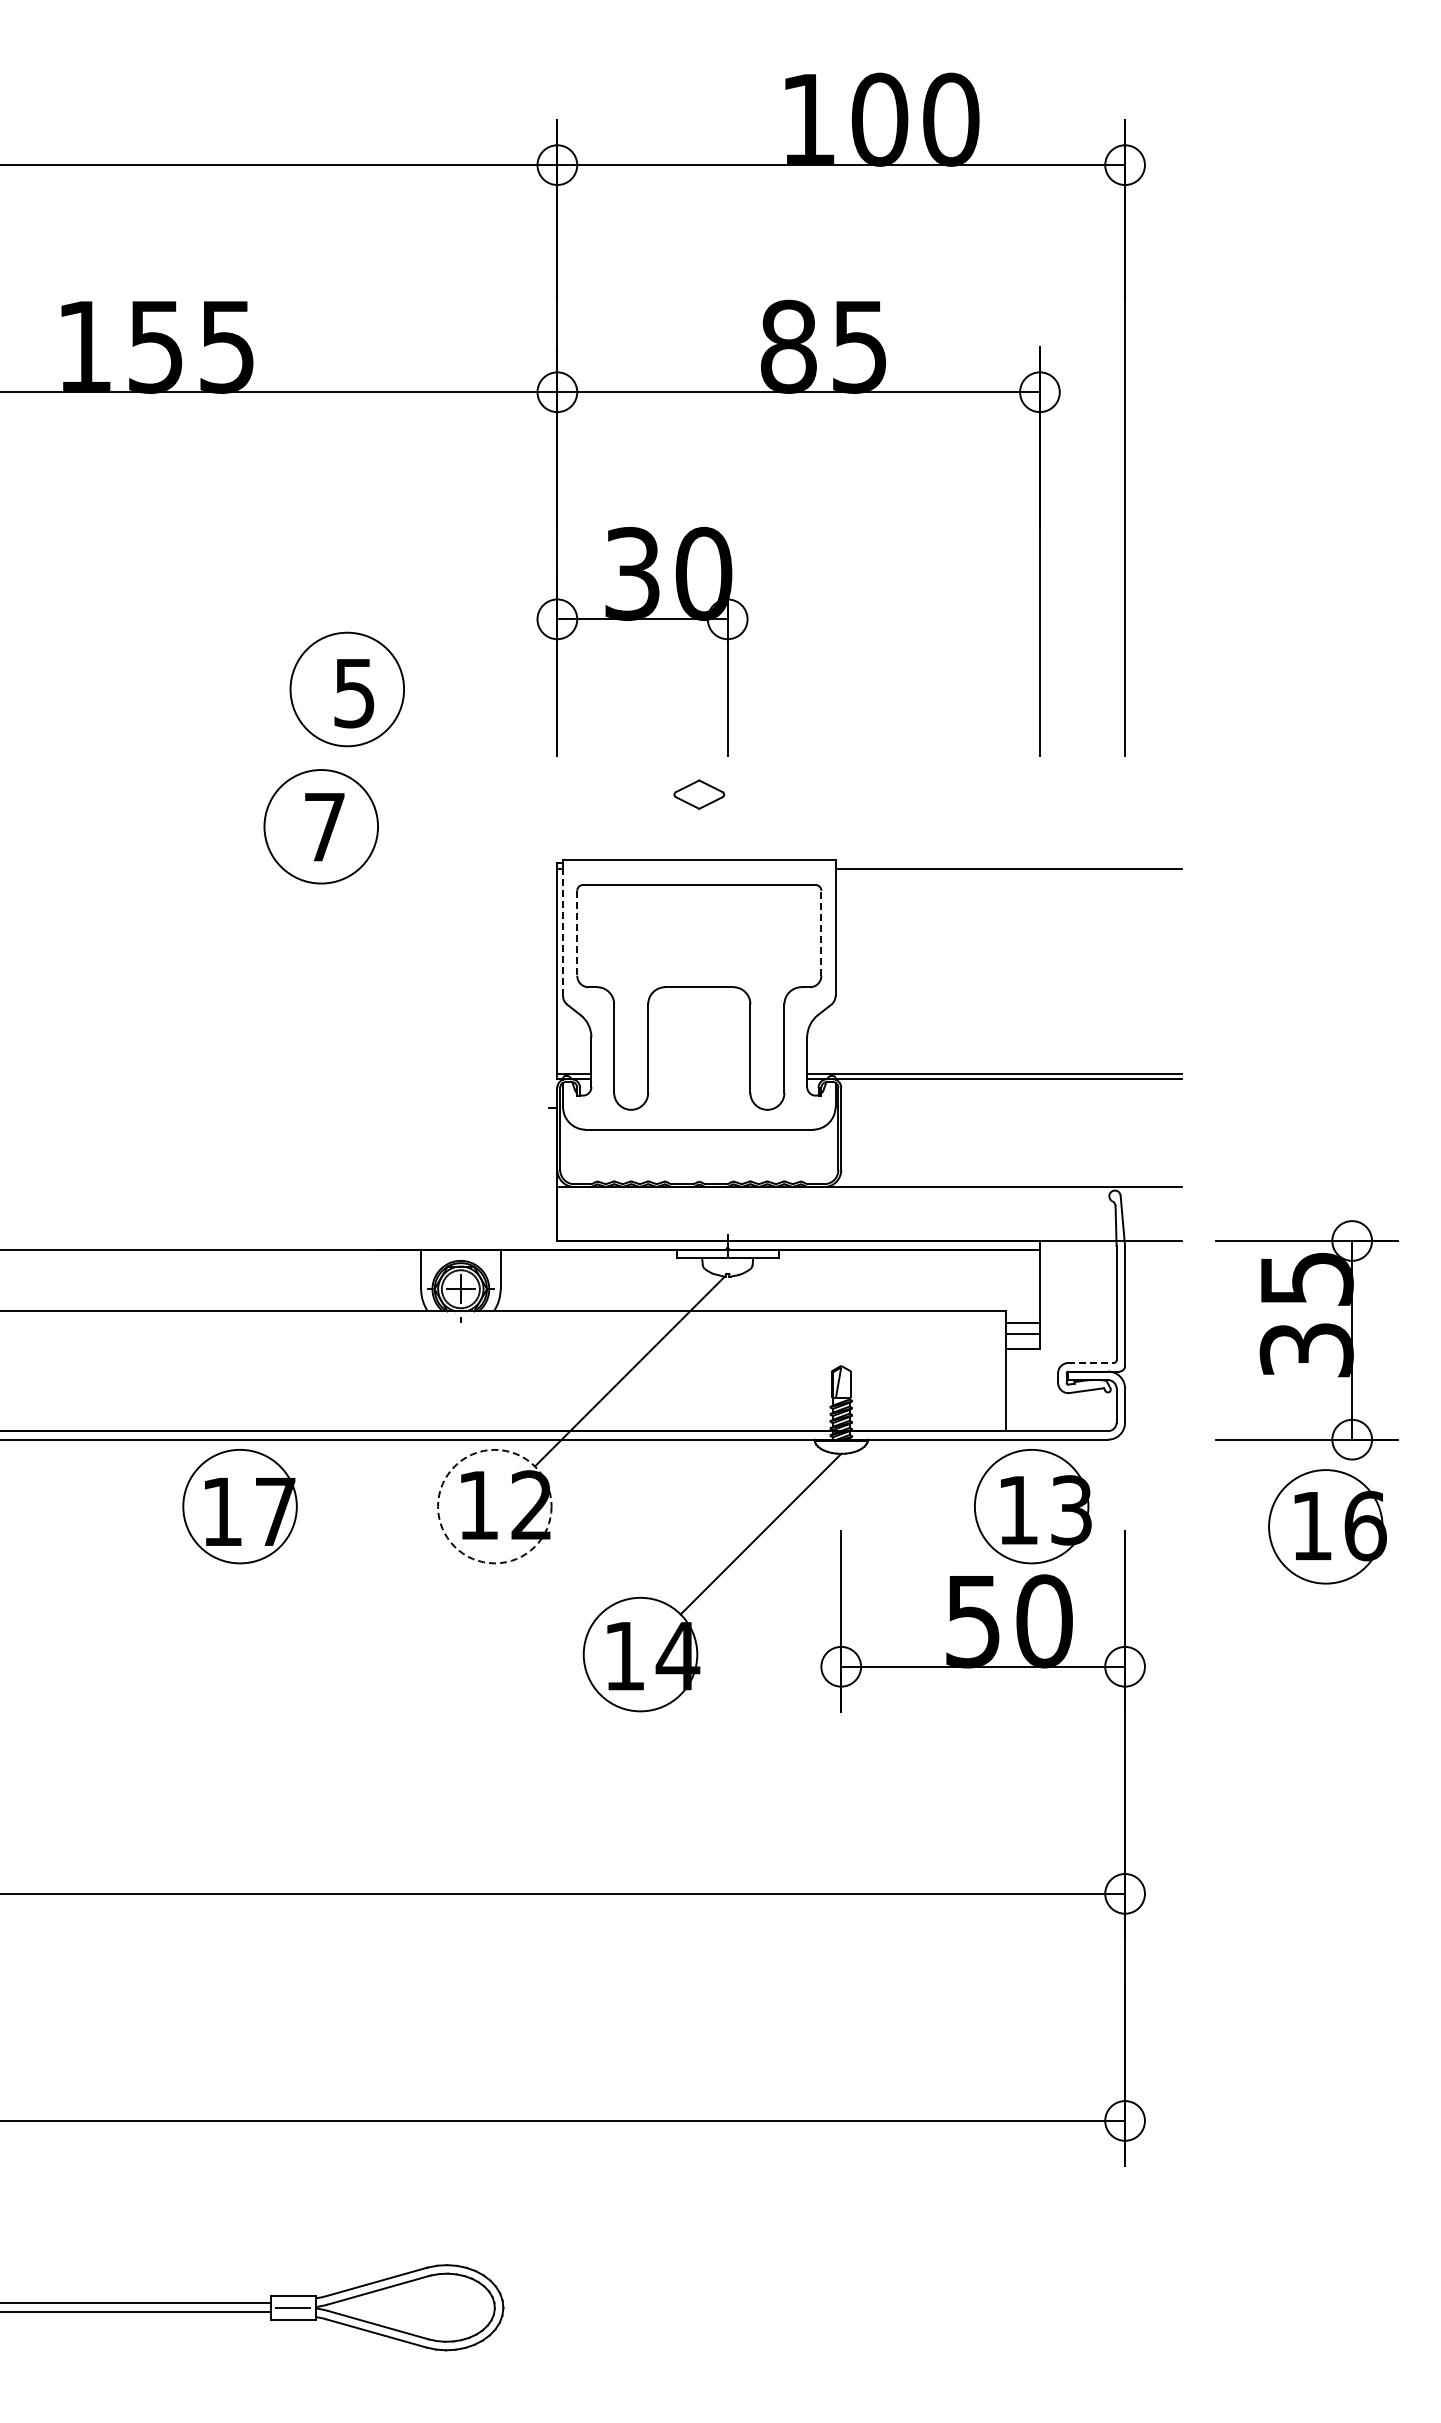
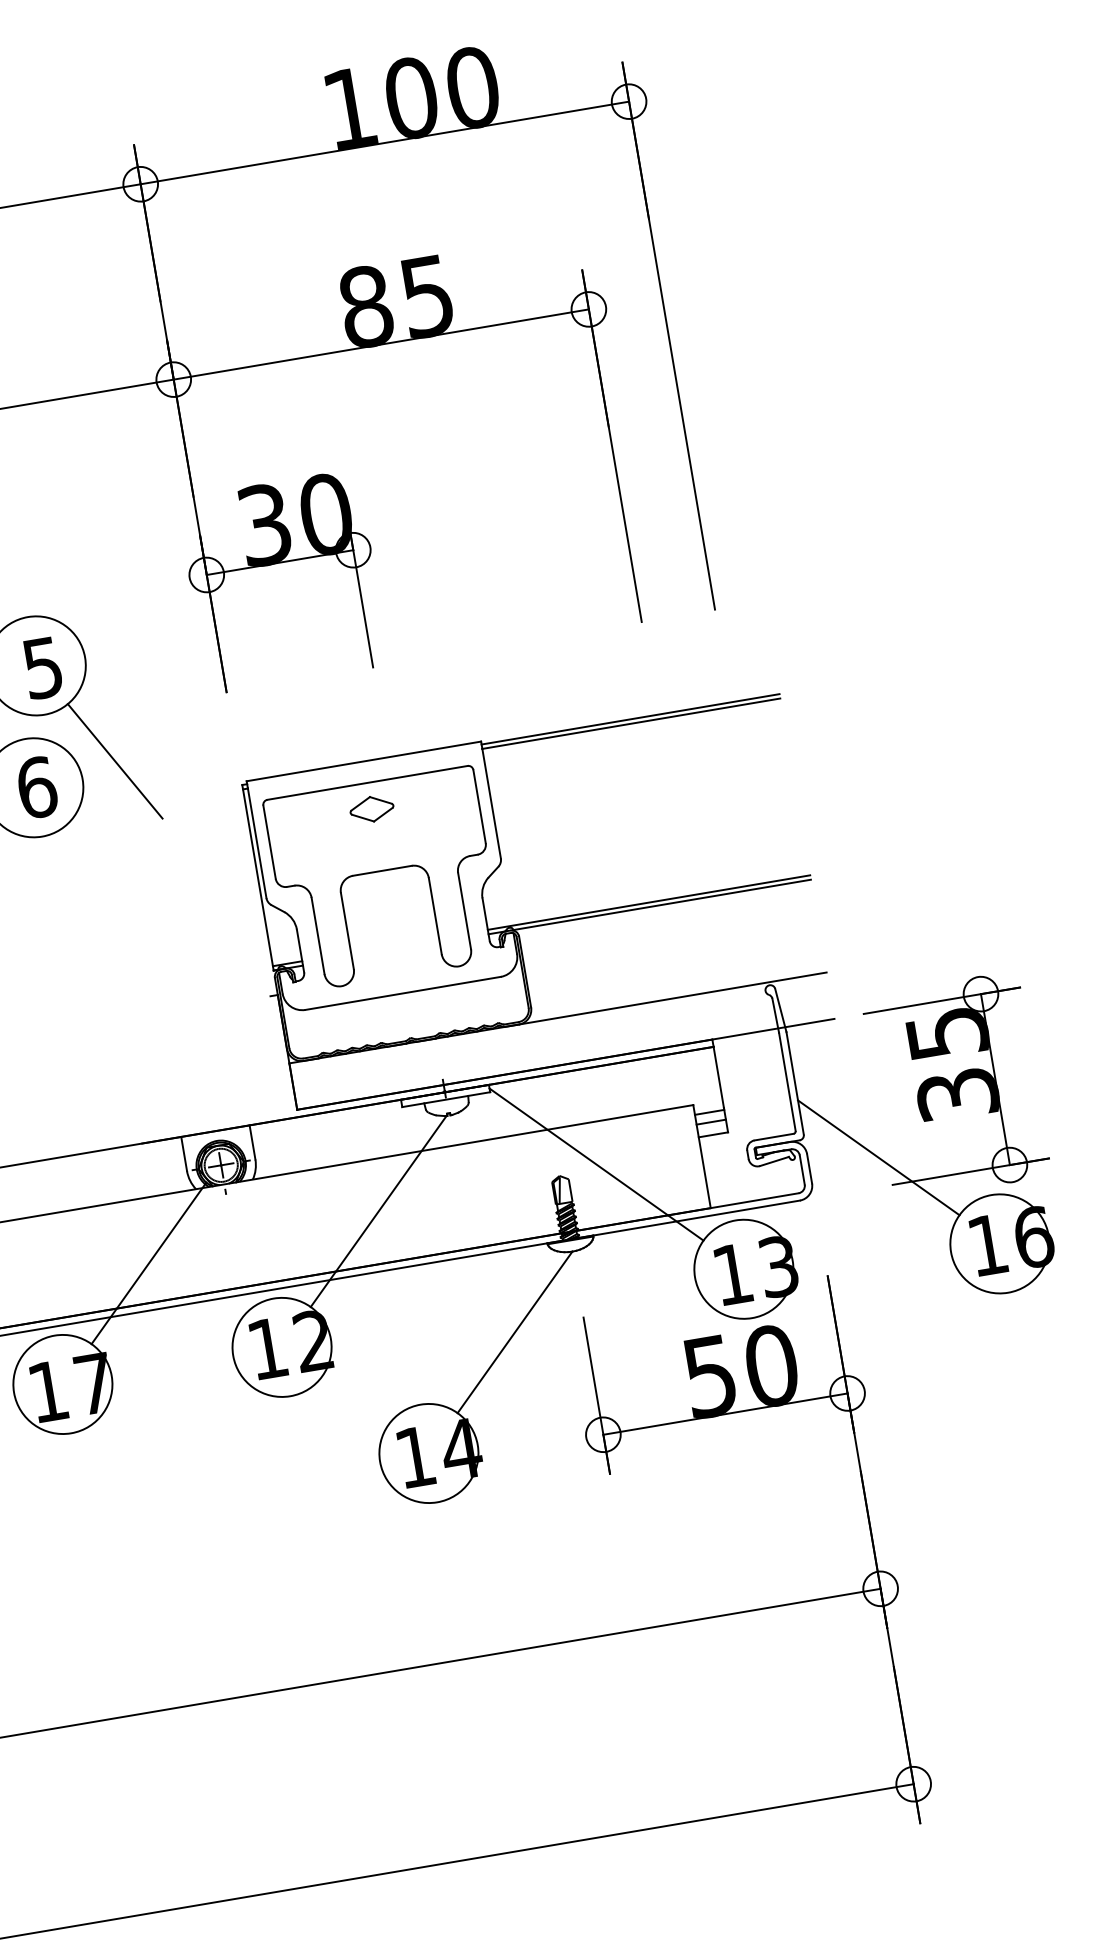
part: (699, 794) -> (372, 809), moved
line: (417, 812) -> (114, 761), added
text: (325, 827) -> (37, 787), 7 -> 6
line: (1008, 863) -> (630, 719), added
line: (563, 932) -> (257, 843), dashed -> solid
line: (577, 933) -> (269, 842), dashed -> solid
line: (821, 933) -> (479, 806), dashed -> solid
line: (884, 1359) -> (595, 1164), added
line: (1091, 1363) -> (774, 1137), dashed -> solid
line: (360, 1385) -> (148, 1262), added
line: (1205, 1406) -> (878, 1157), added
circle: (494, 1506) -> (281, 1347), dashed -> solid

